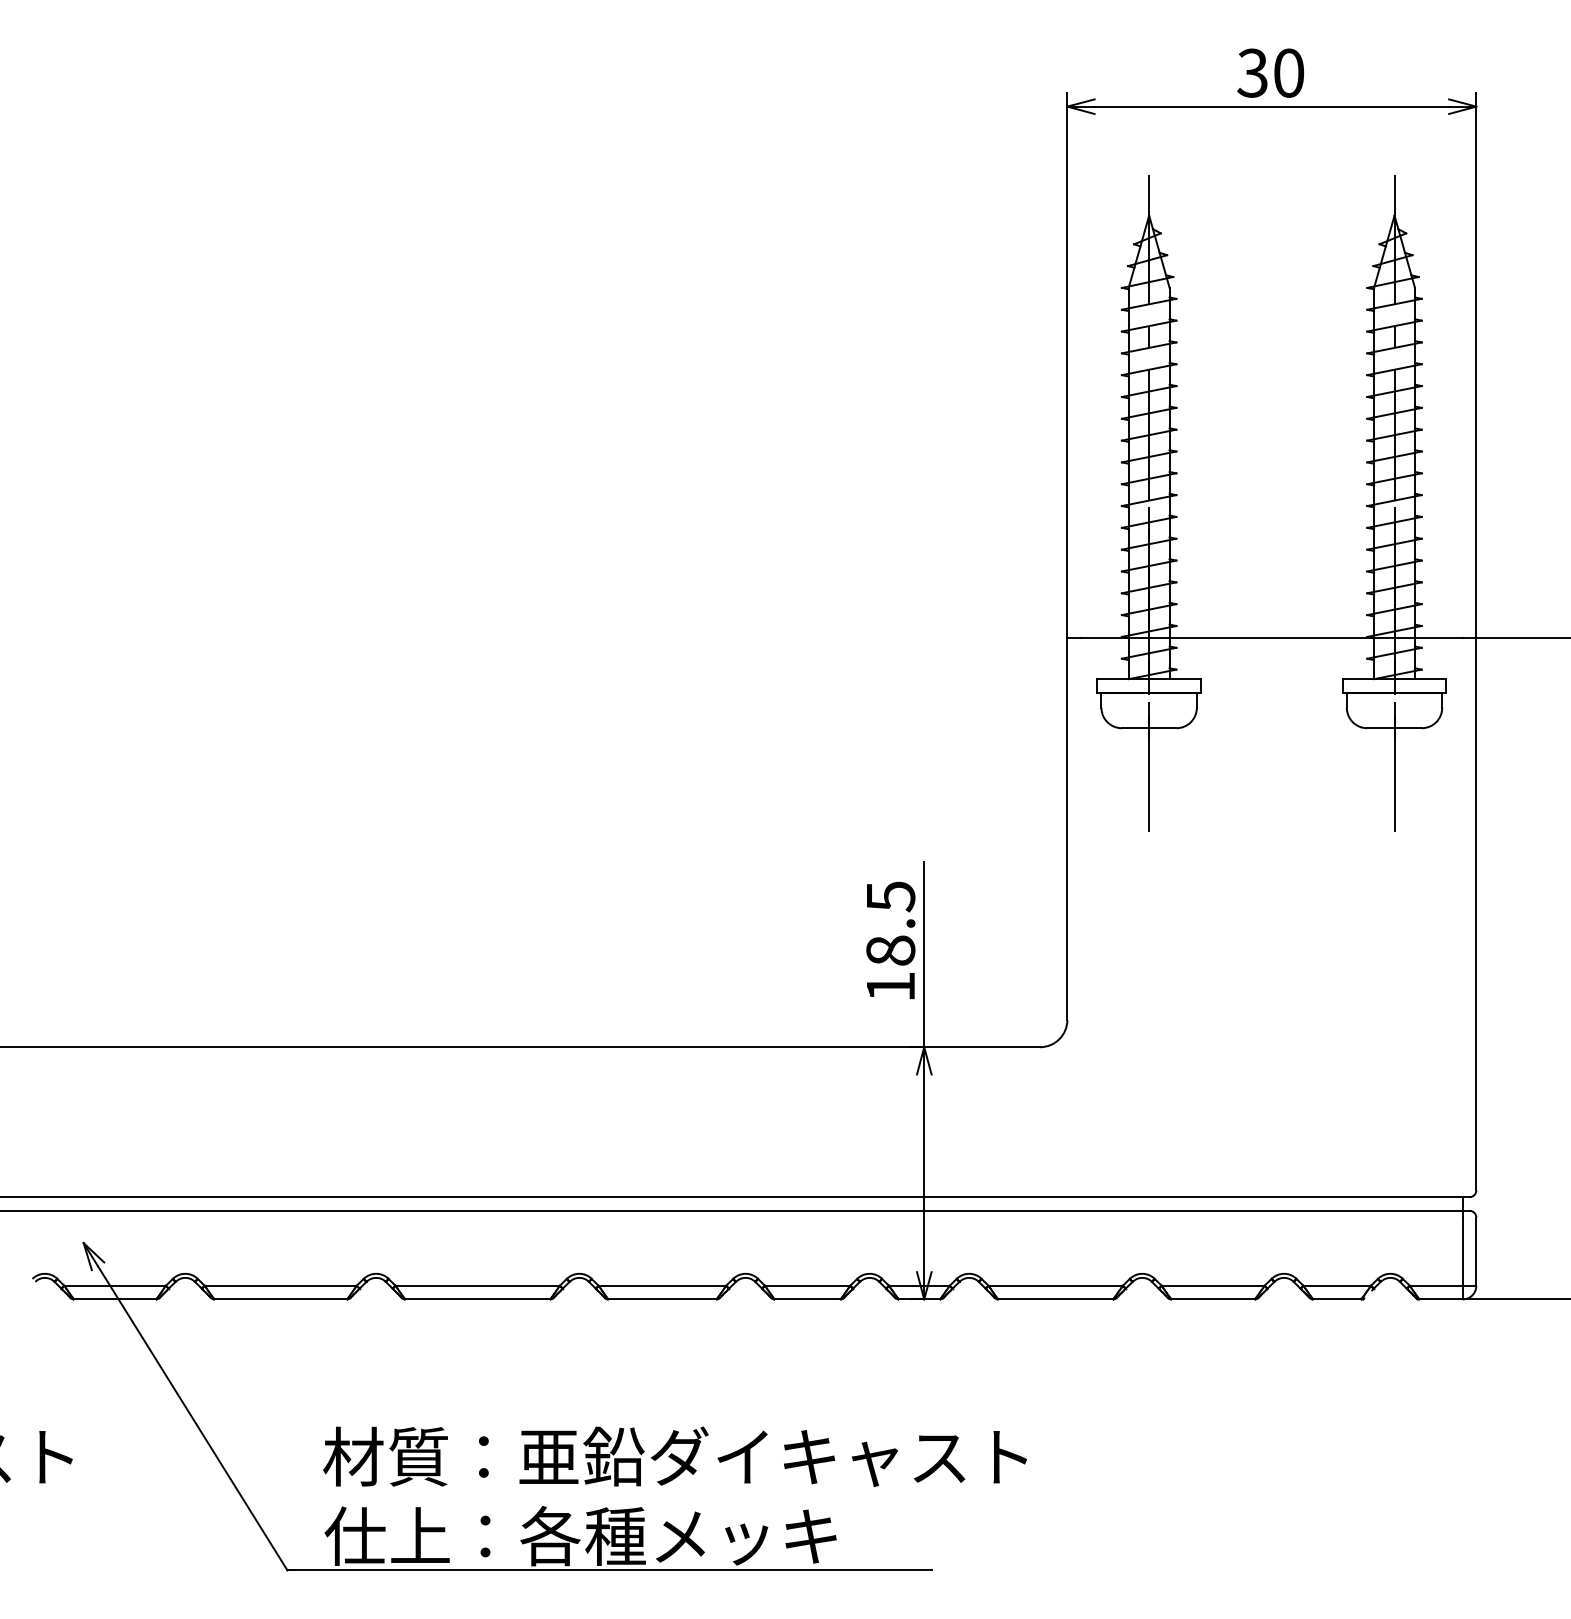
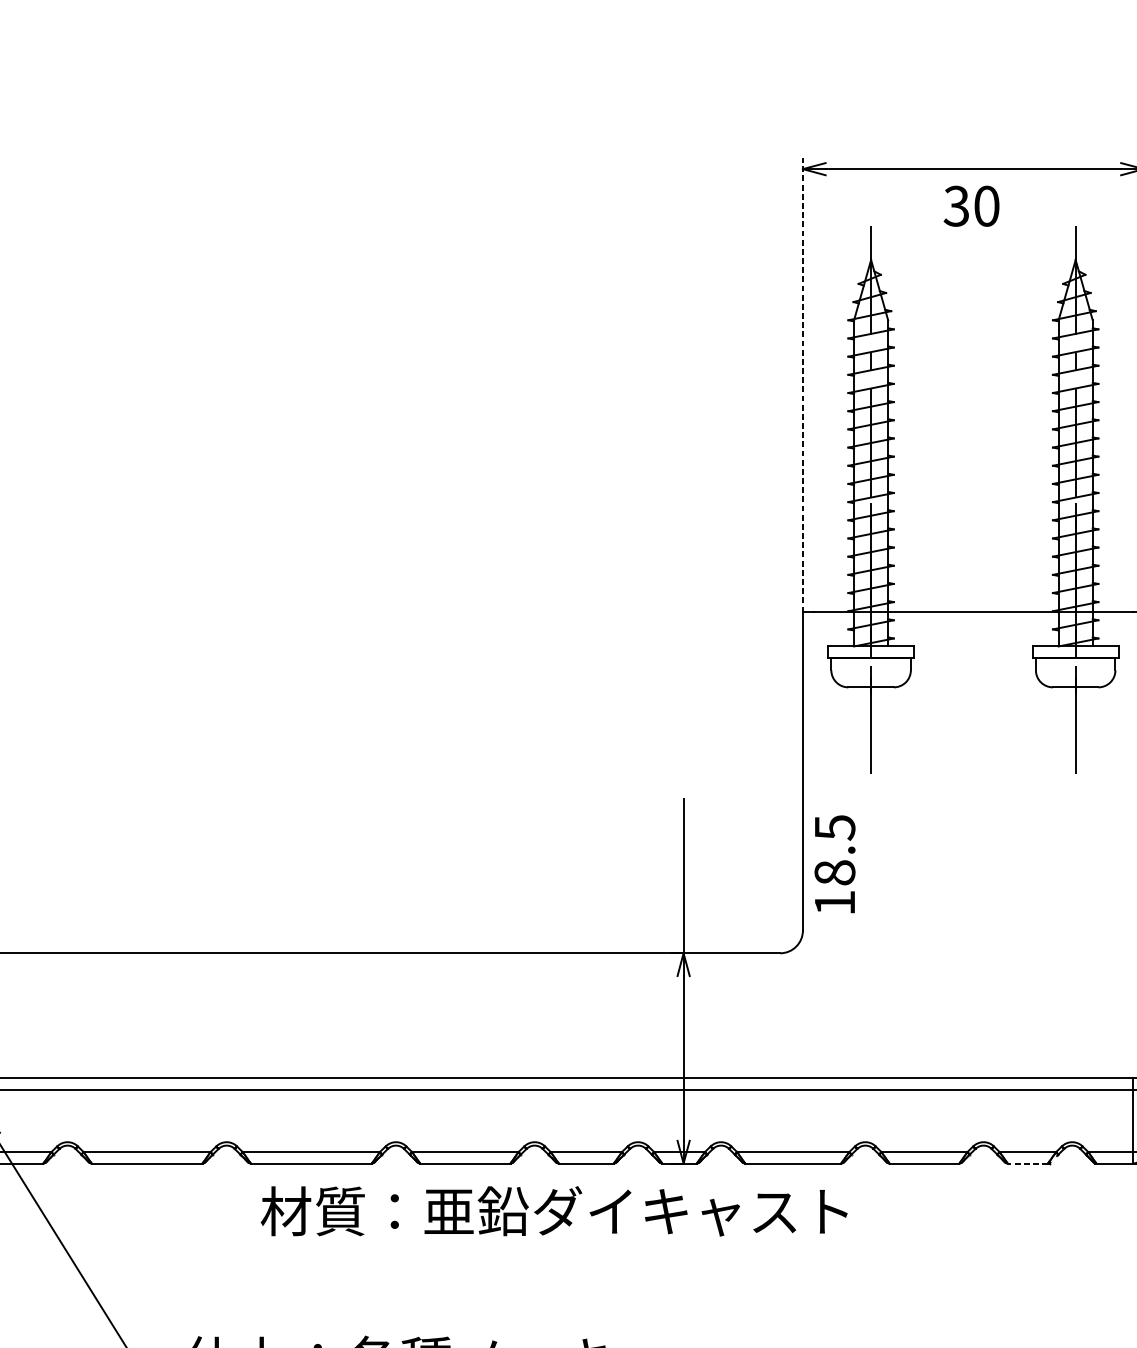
text: (1270, 72) -> (971, 205), moved
line: (1067, 365) -> (803, 384), solid -> dashed
text: (890, 939) -> (834, 863), moved
line: (1336, 1299) -> (1027, 1163), solid -> dashed
text: (674, 1456) -> (553, 1211), moved

